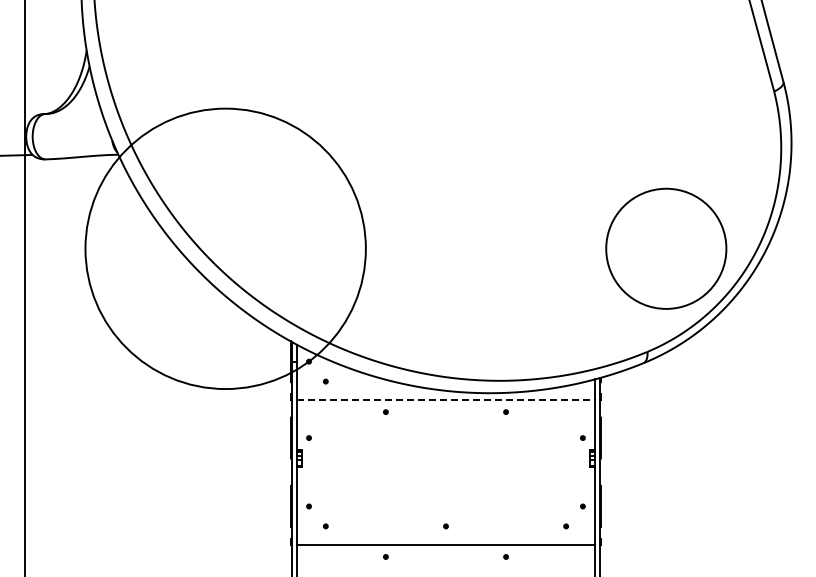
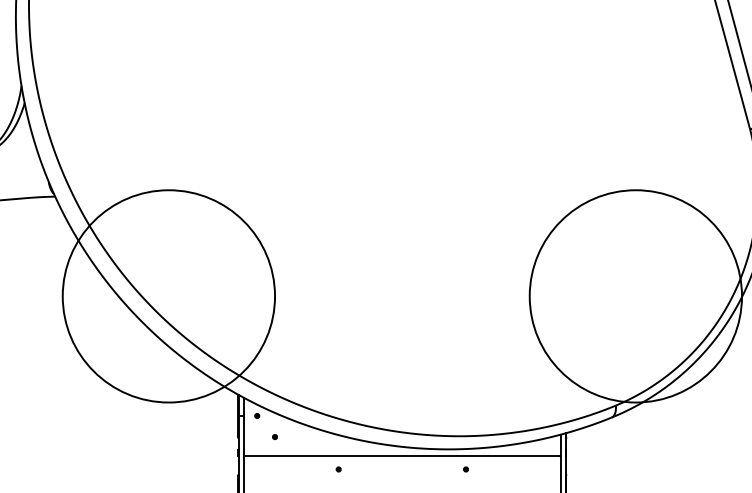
circle: (225, 248) -> (168, 296), size x0.71
circle: (666, 248) -> (636, 296), size x1.67
line: (446, 399) -> (402, 456), dashed -> solid

